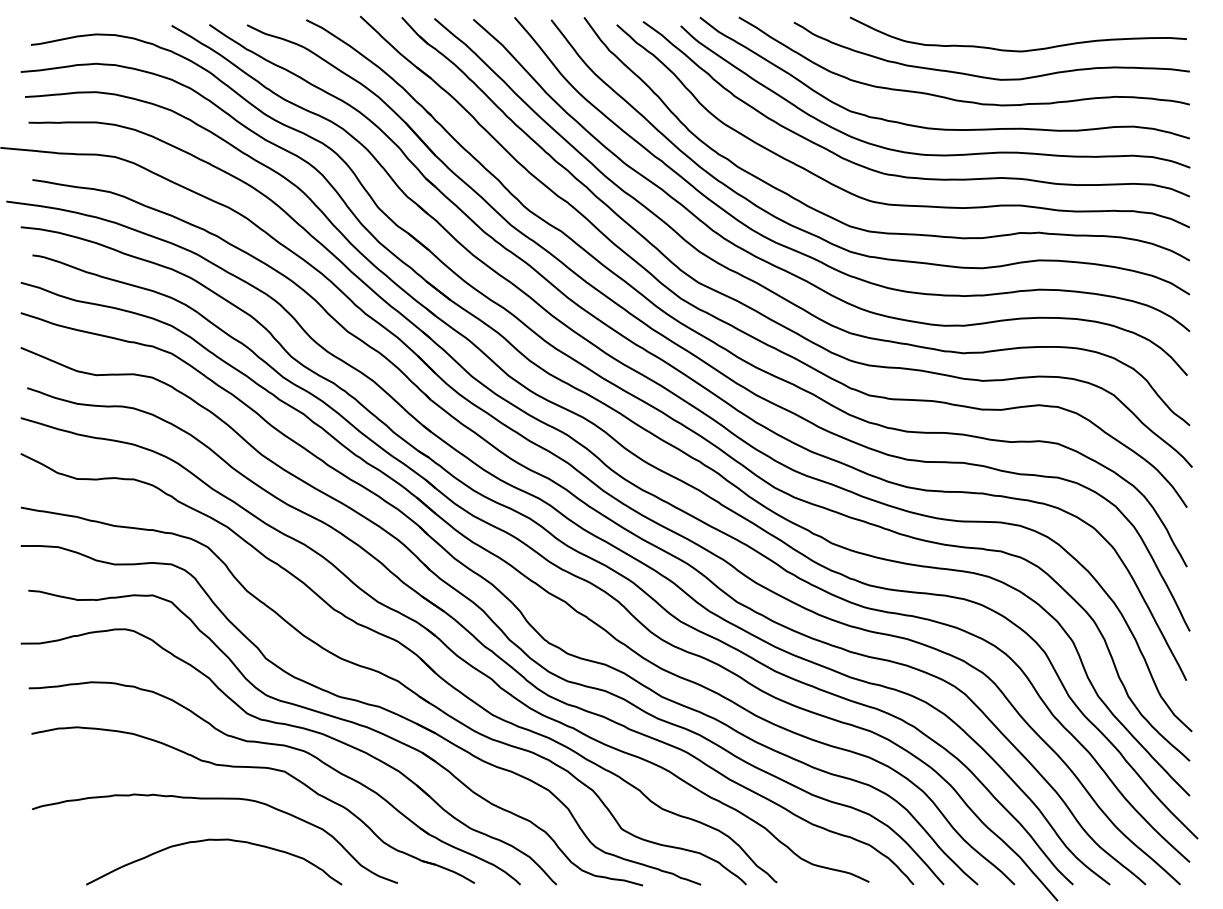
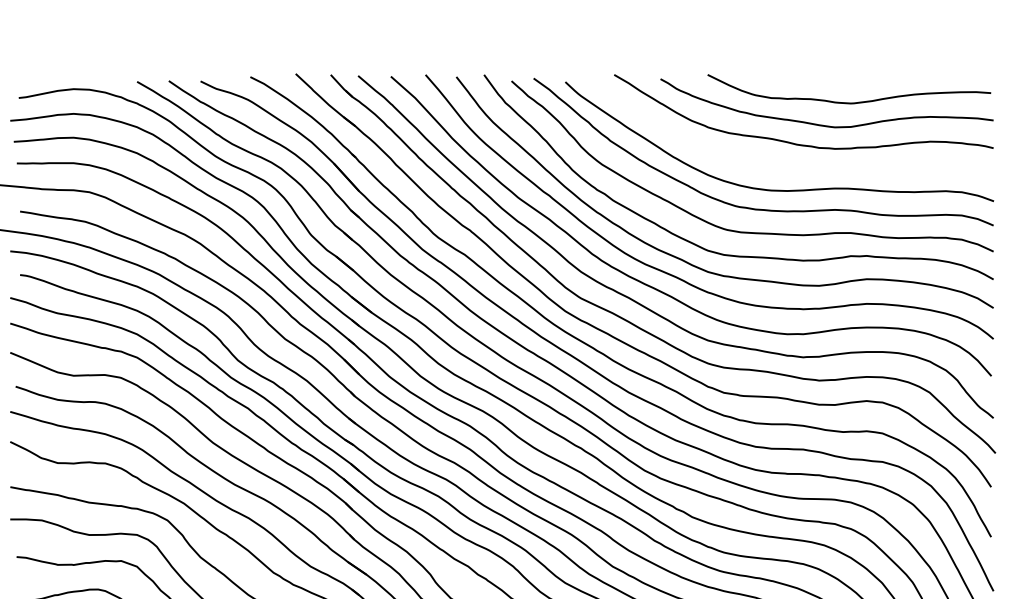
curve: (944, 128) -> (787, 168), removed

